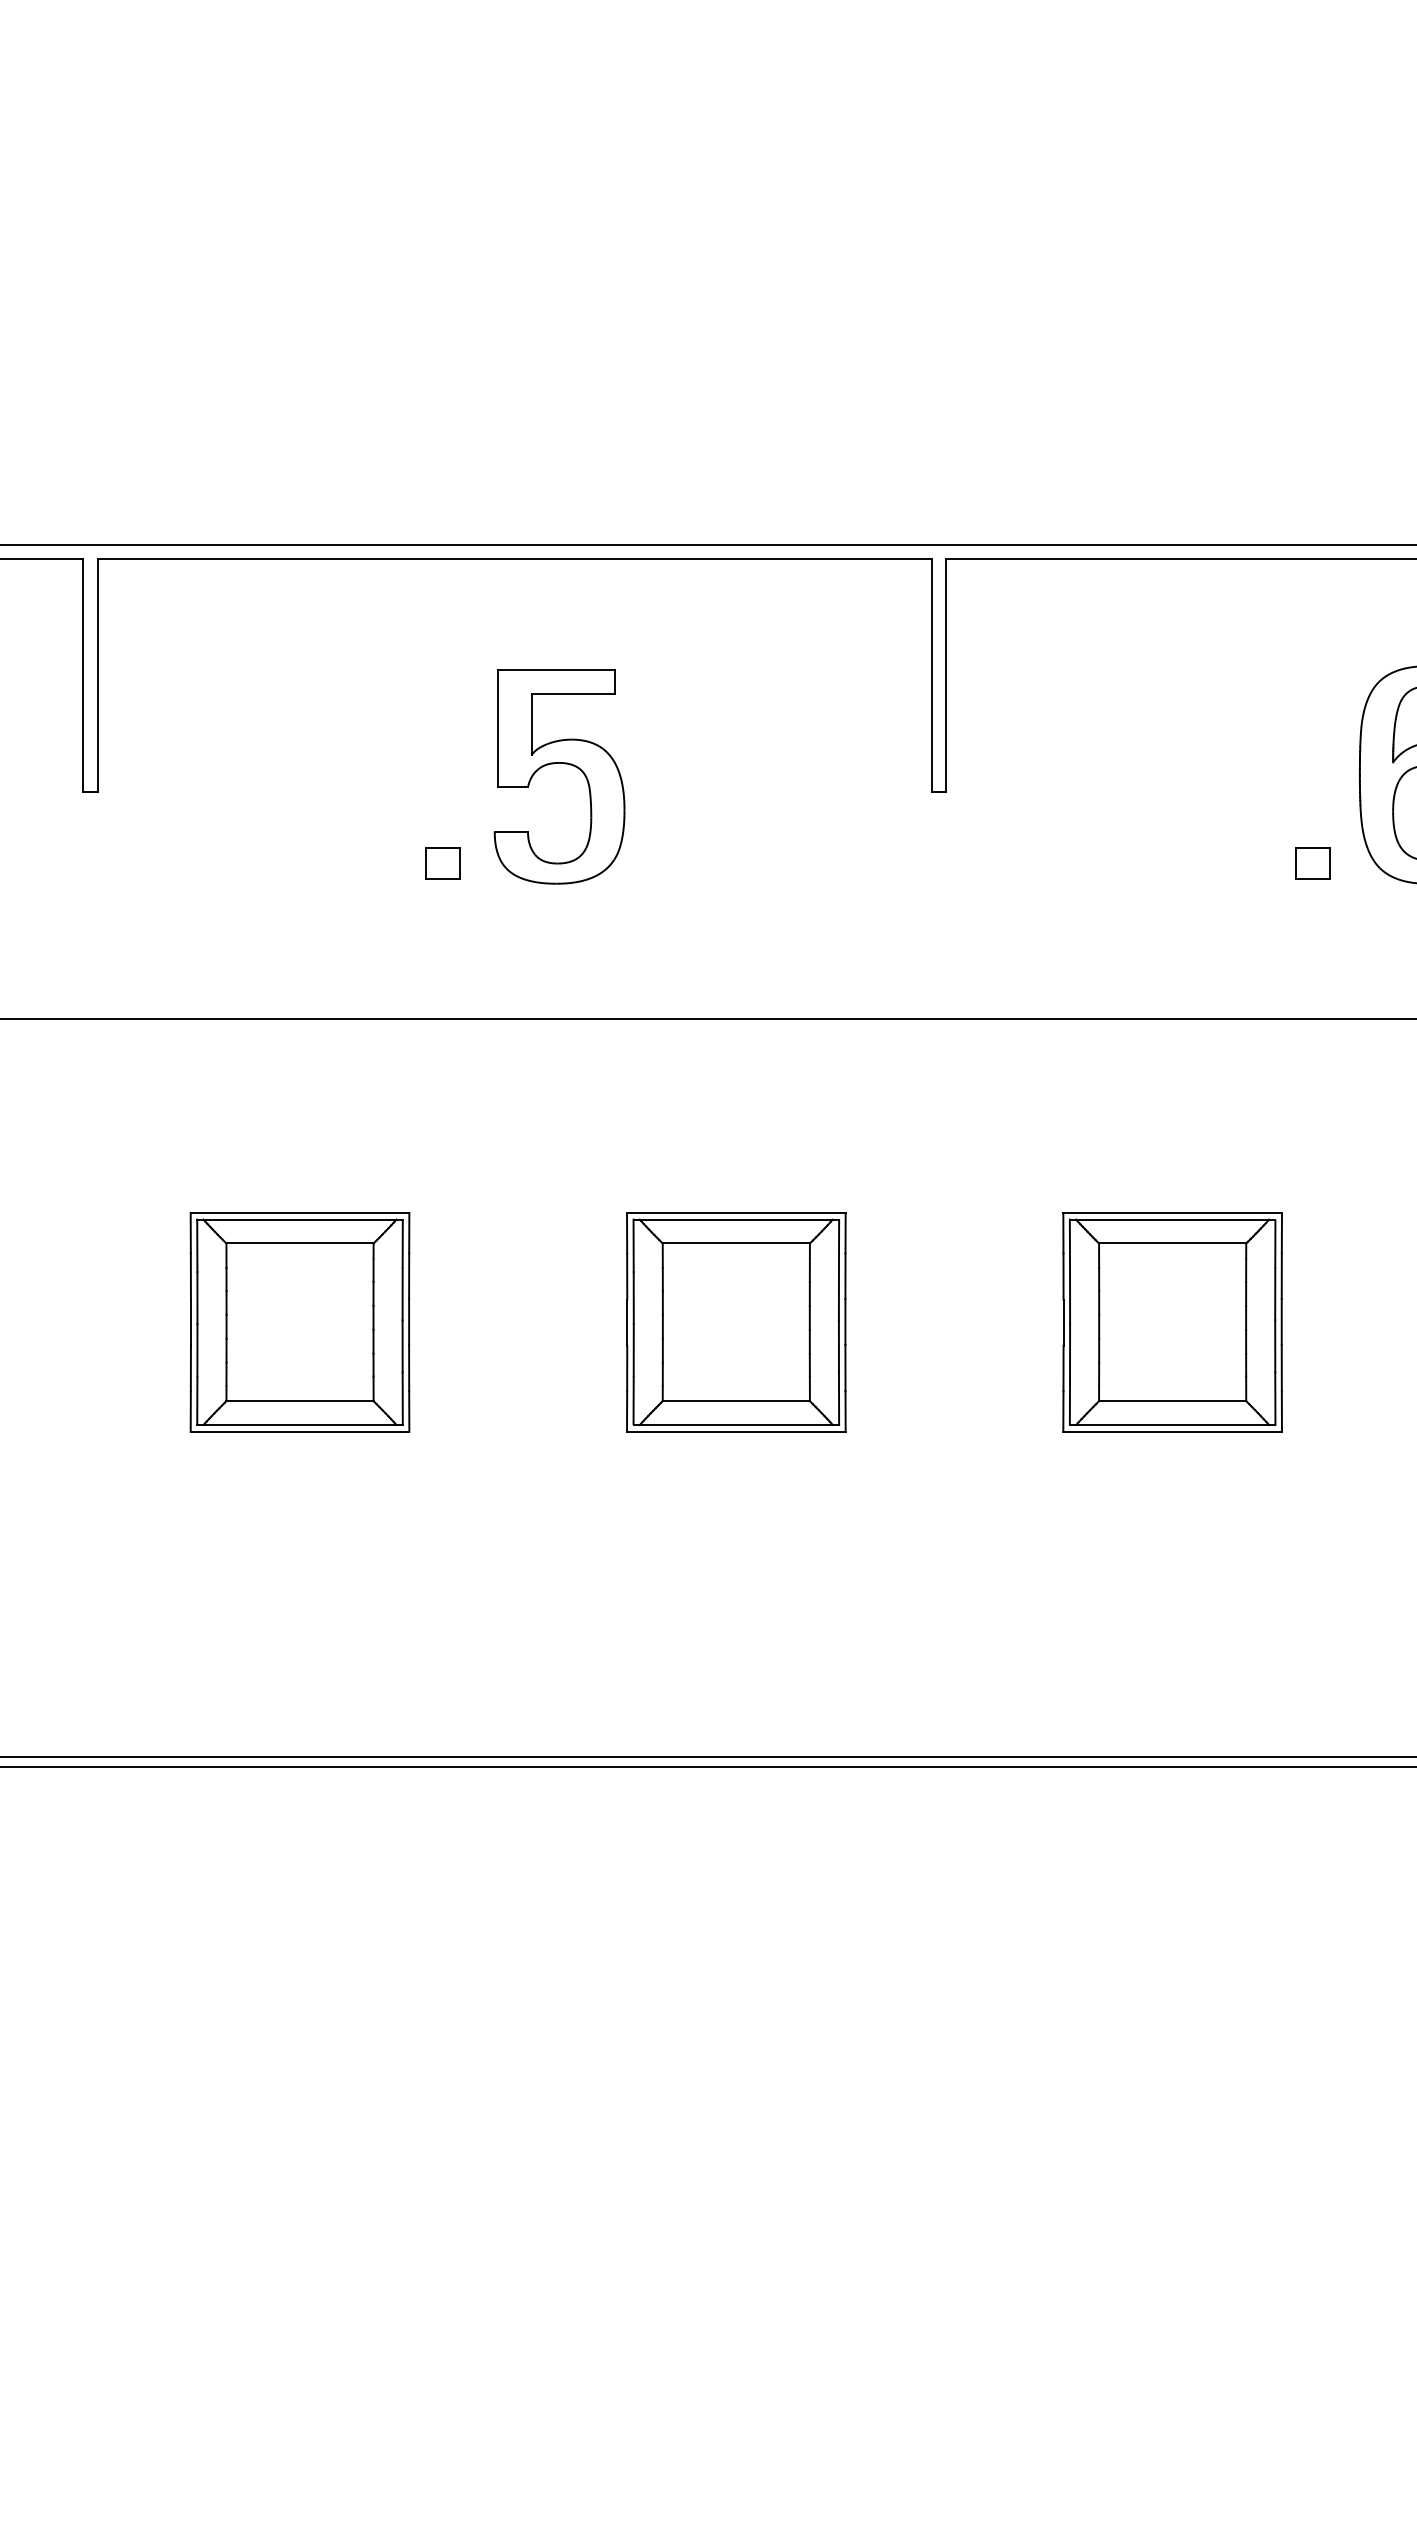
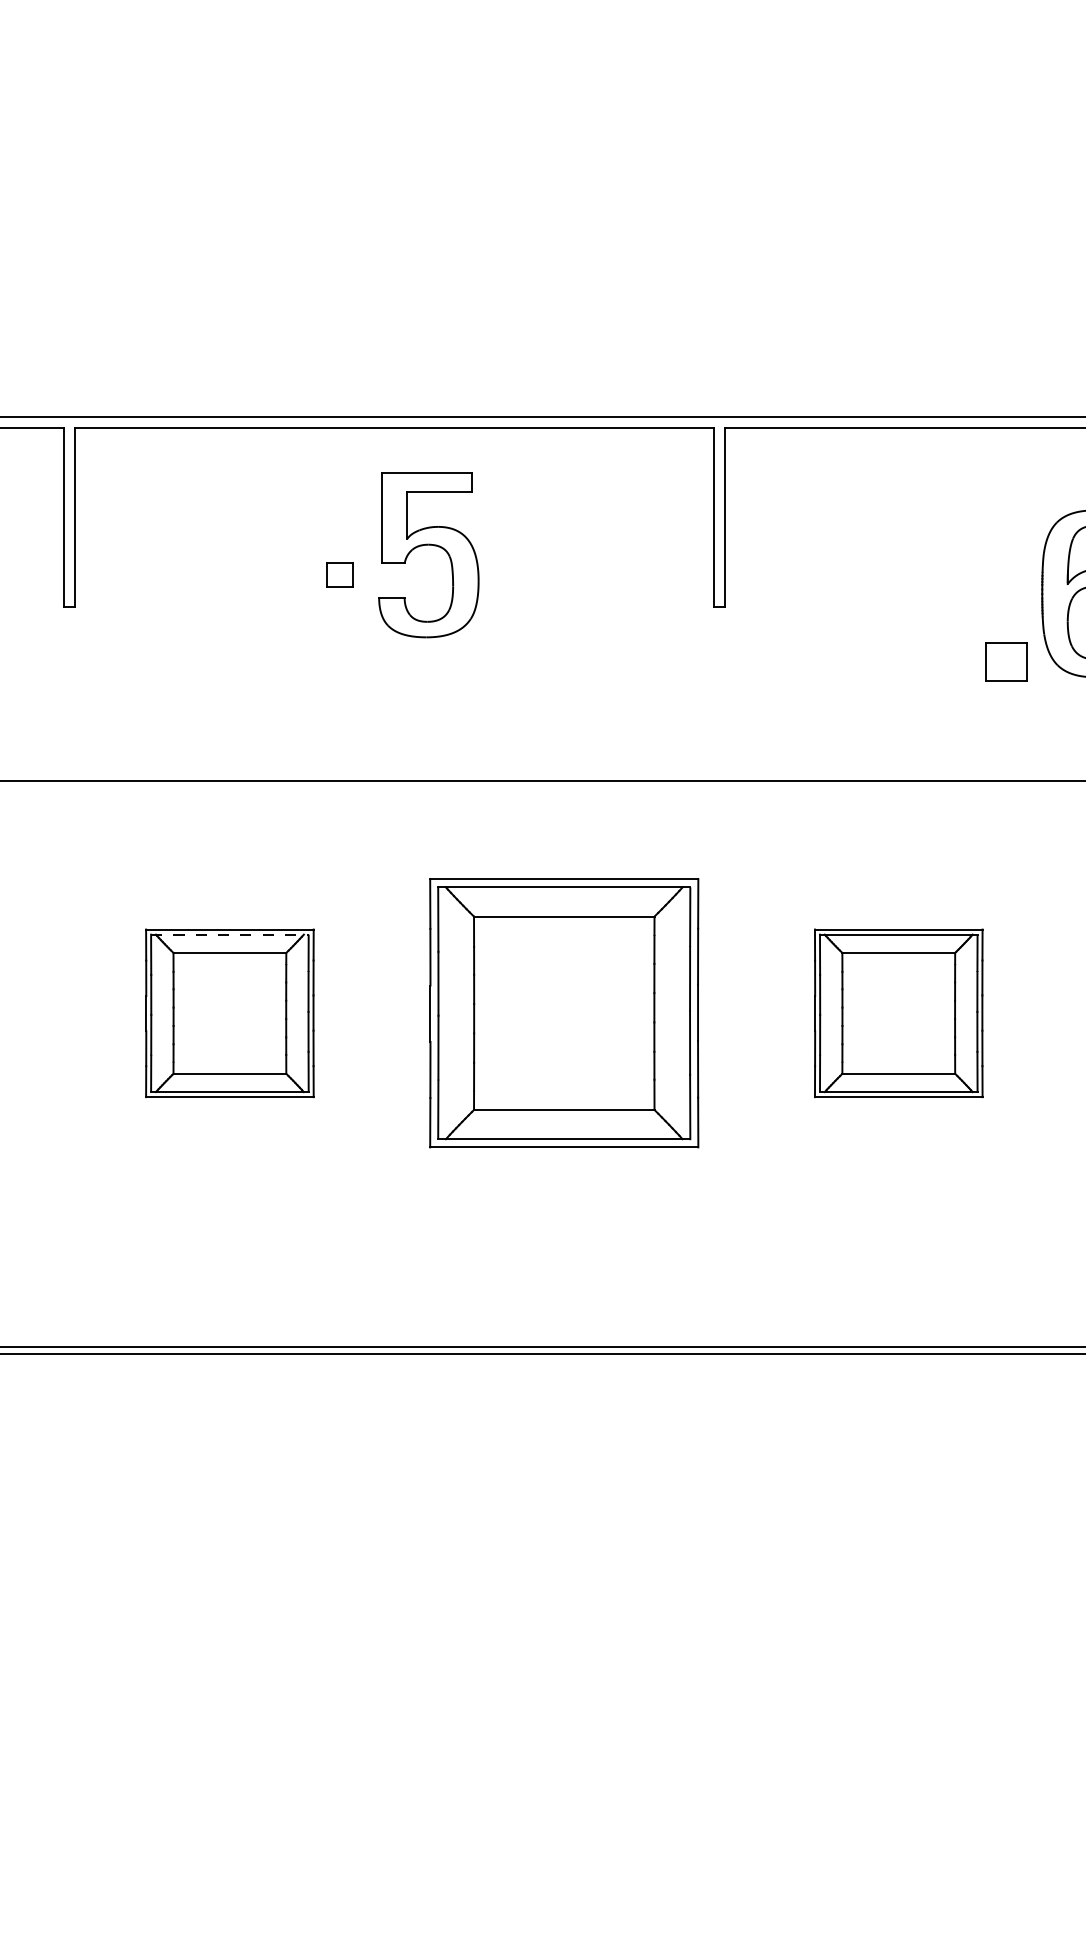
part: (559, 763) -> (428, 545), moved
part: (442, 863) -> (339, 575), moved
part: (1312, 863) -> (1005, 661), size x1.6
line: (300, 1219) -> (230, 934), solid -> dashed
part: (736, 1322) -> (564, 1013), size x1.6

